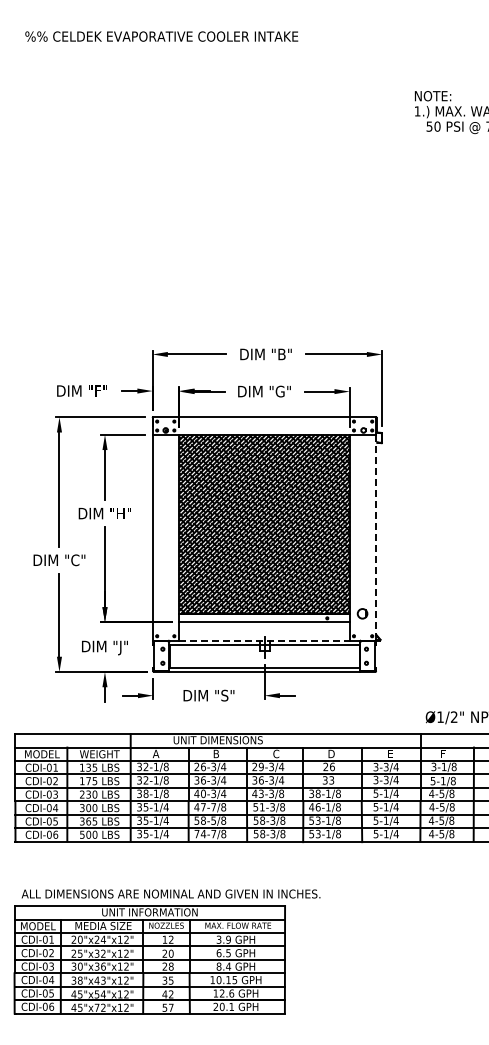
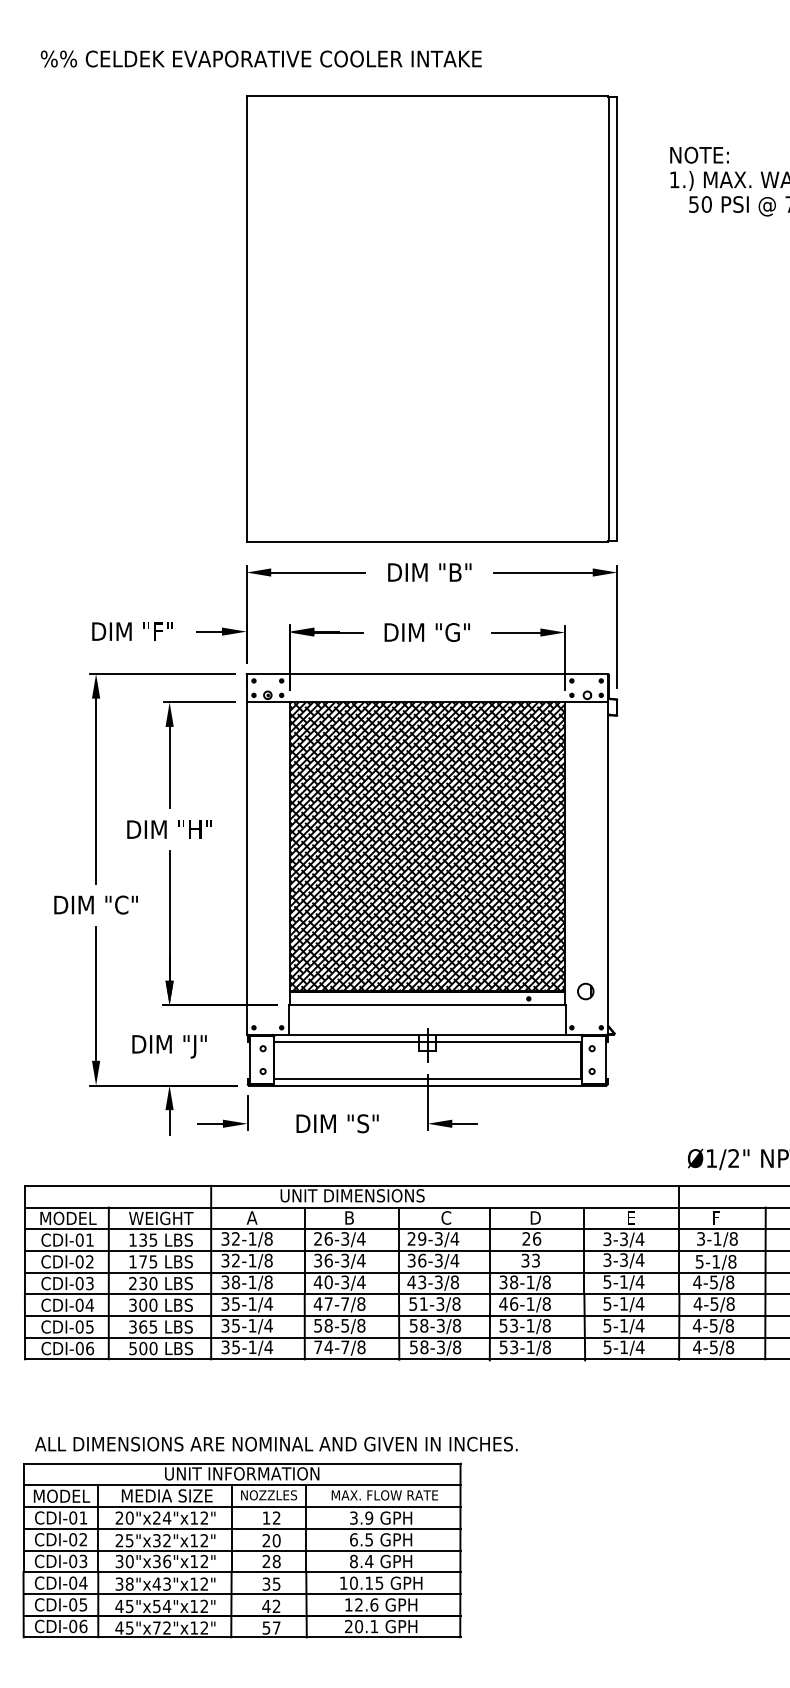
part: (267, 197) -> (432, 318), added
line: (376, 537) -> (608, 868), dashed -> solid
line: (264, 640) -> (427, 1034), dashed -> solid

